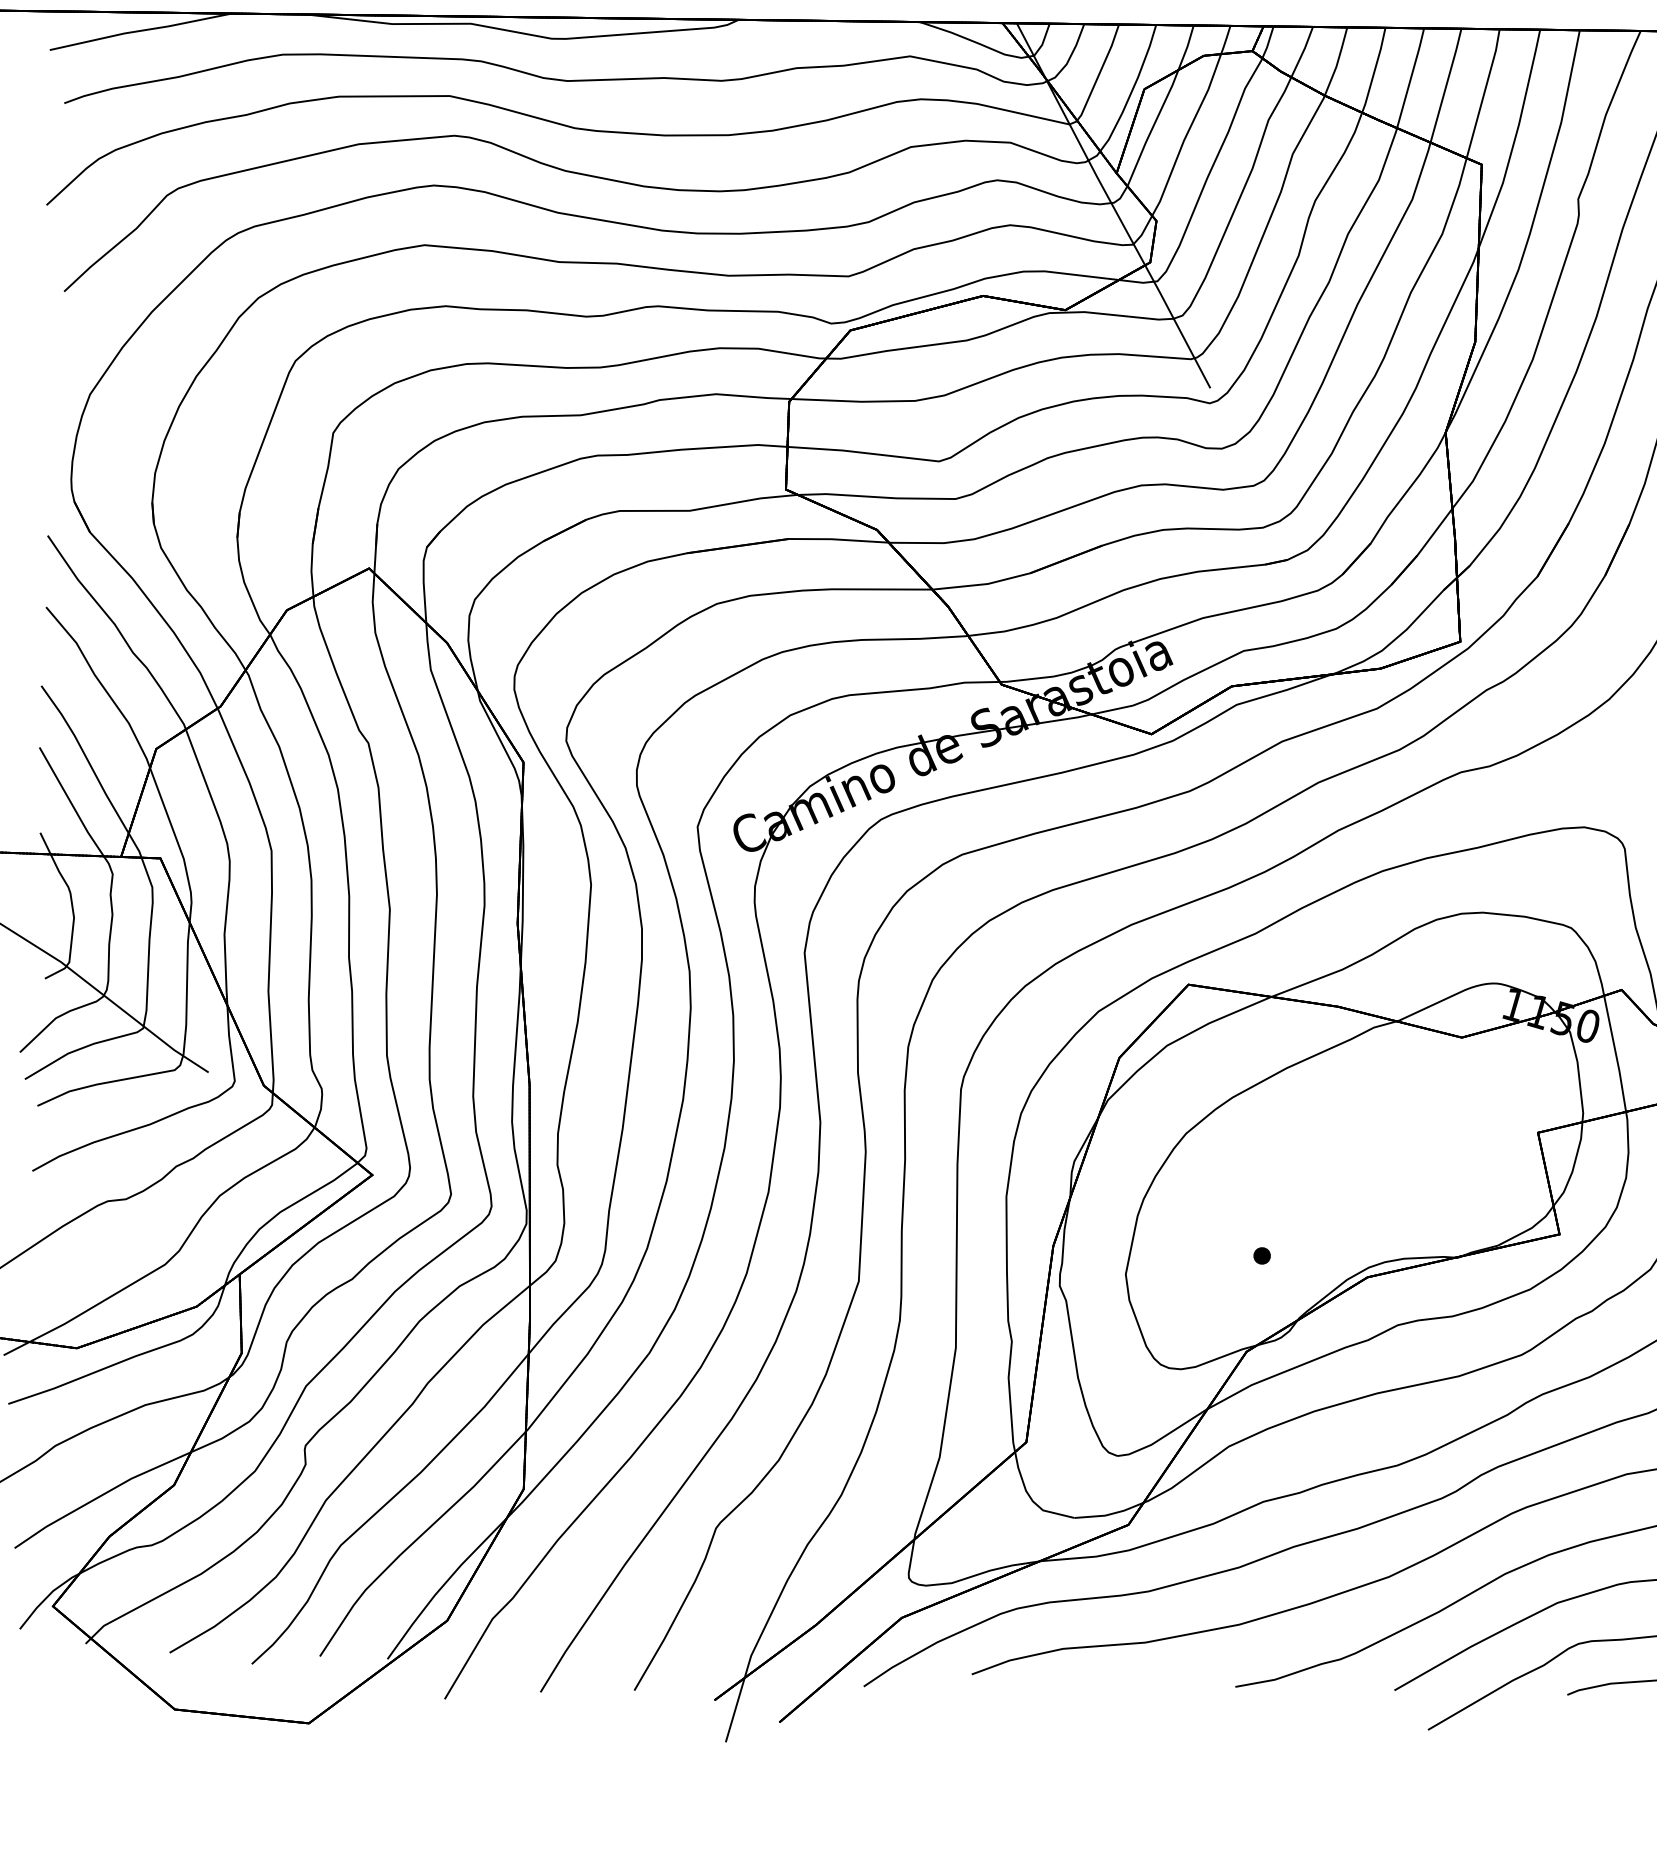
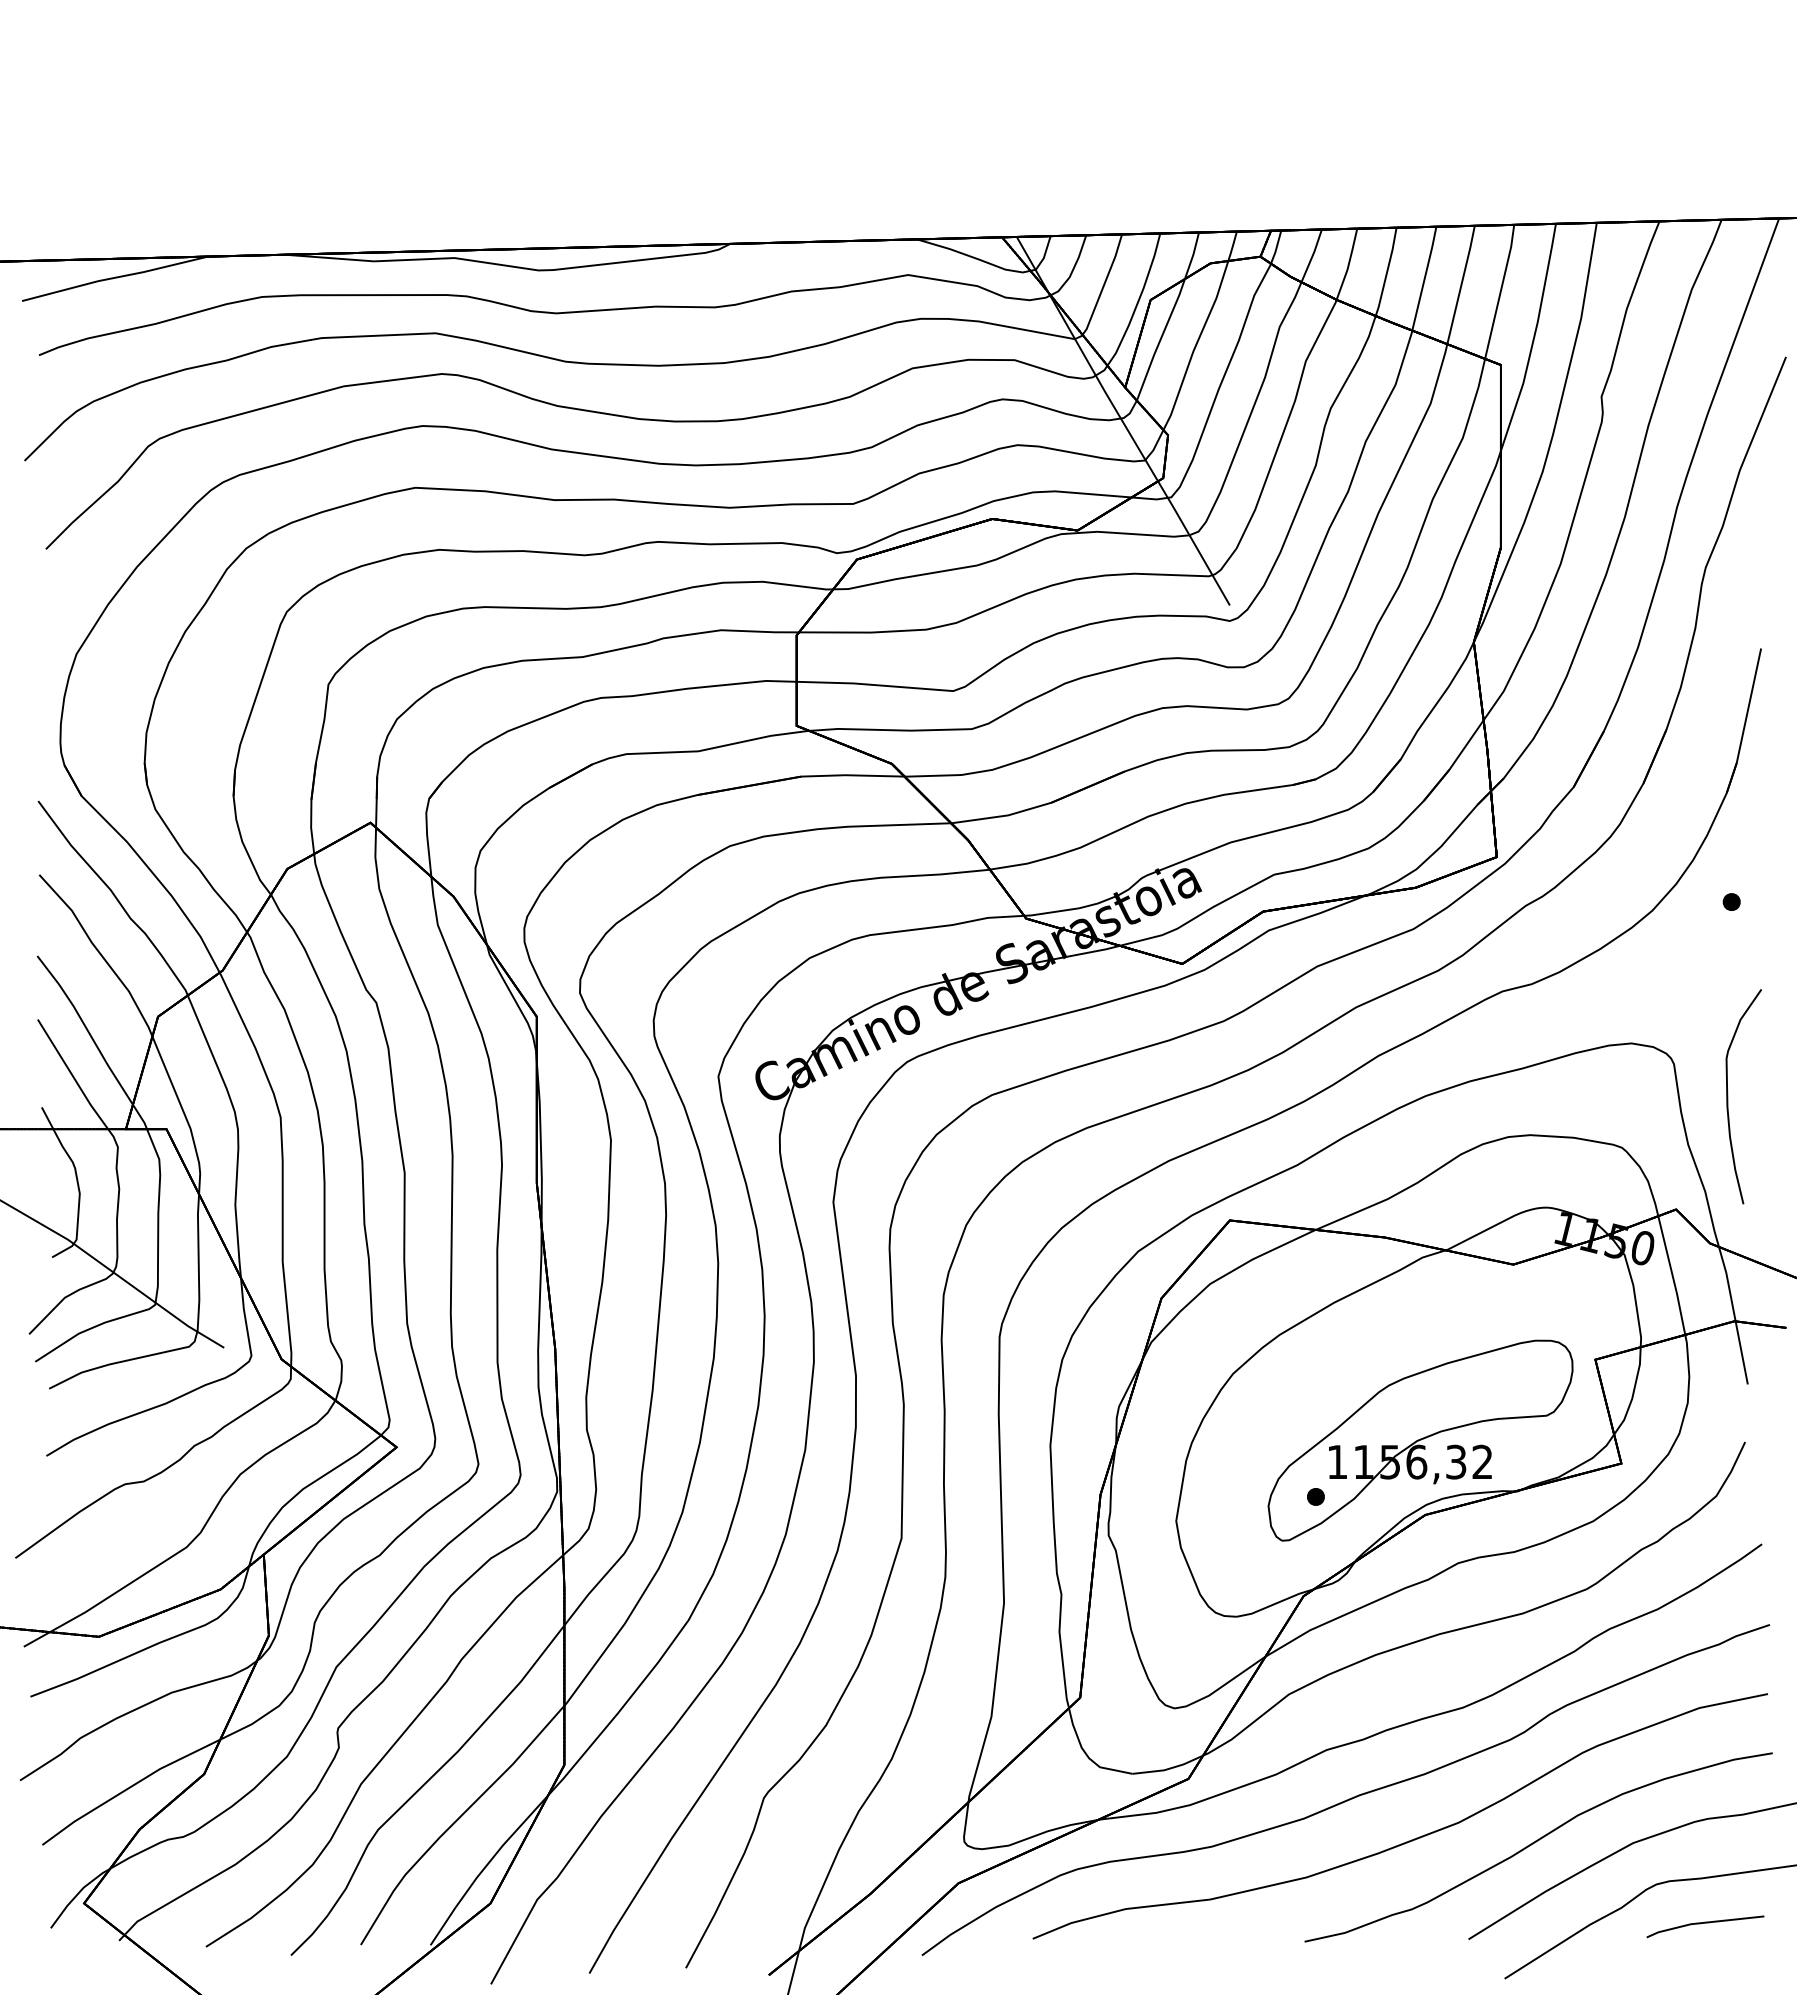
part: (1365, 1204) -> (1420, 1440), added

